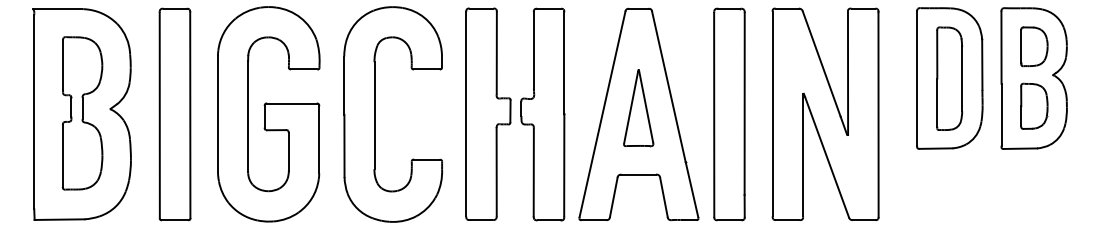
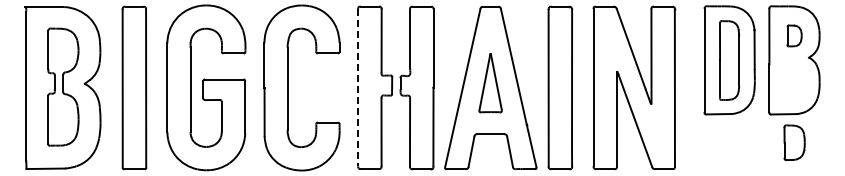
part: (1034, 46) -> (794, 35), size x0.7
part: (1034, 106) -> (794, 142), moved
line: (466, 115) -> (358, 88), solid -> dashed

